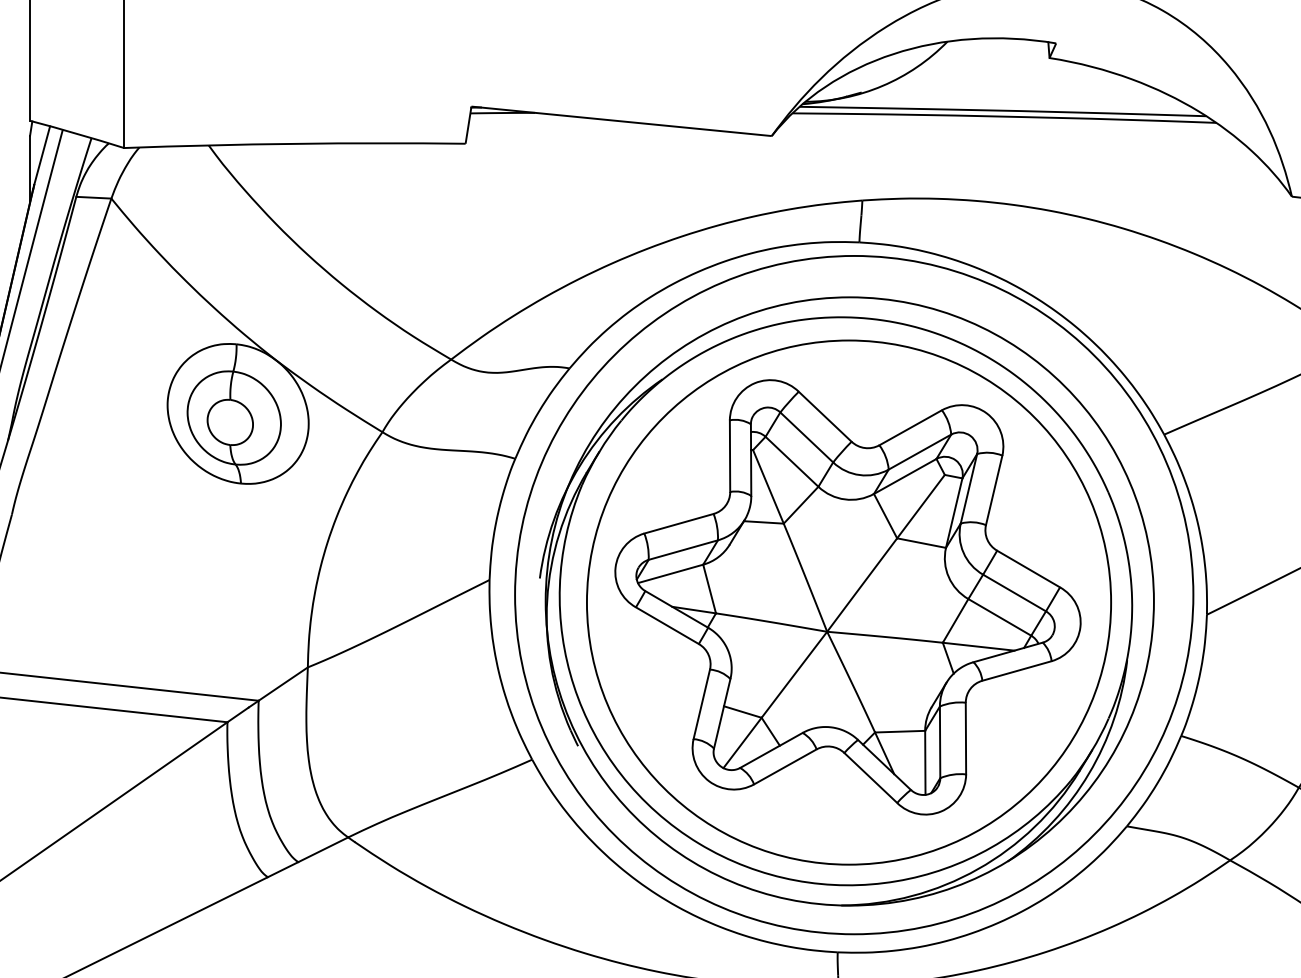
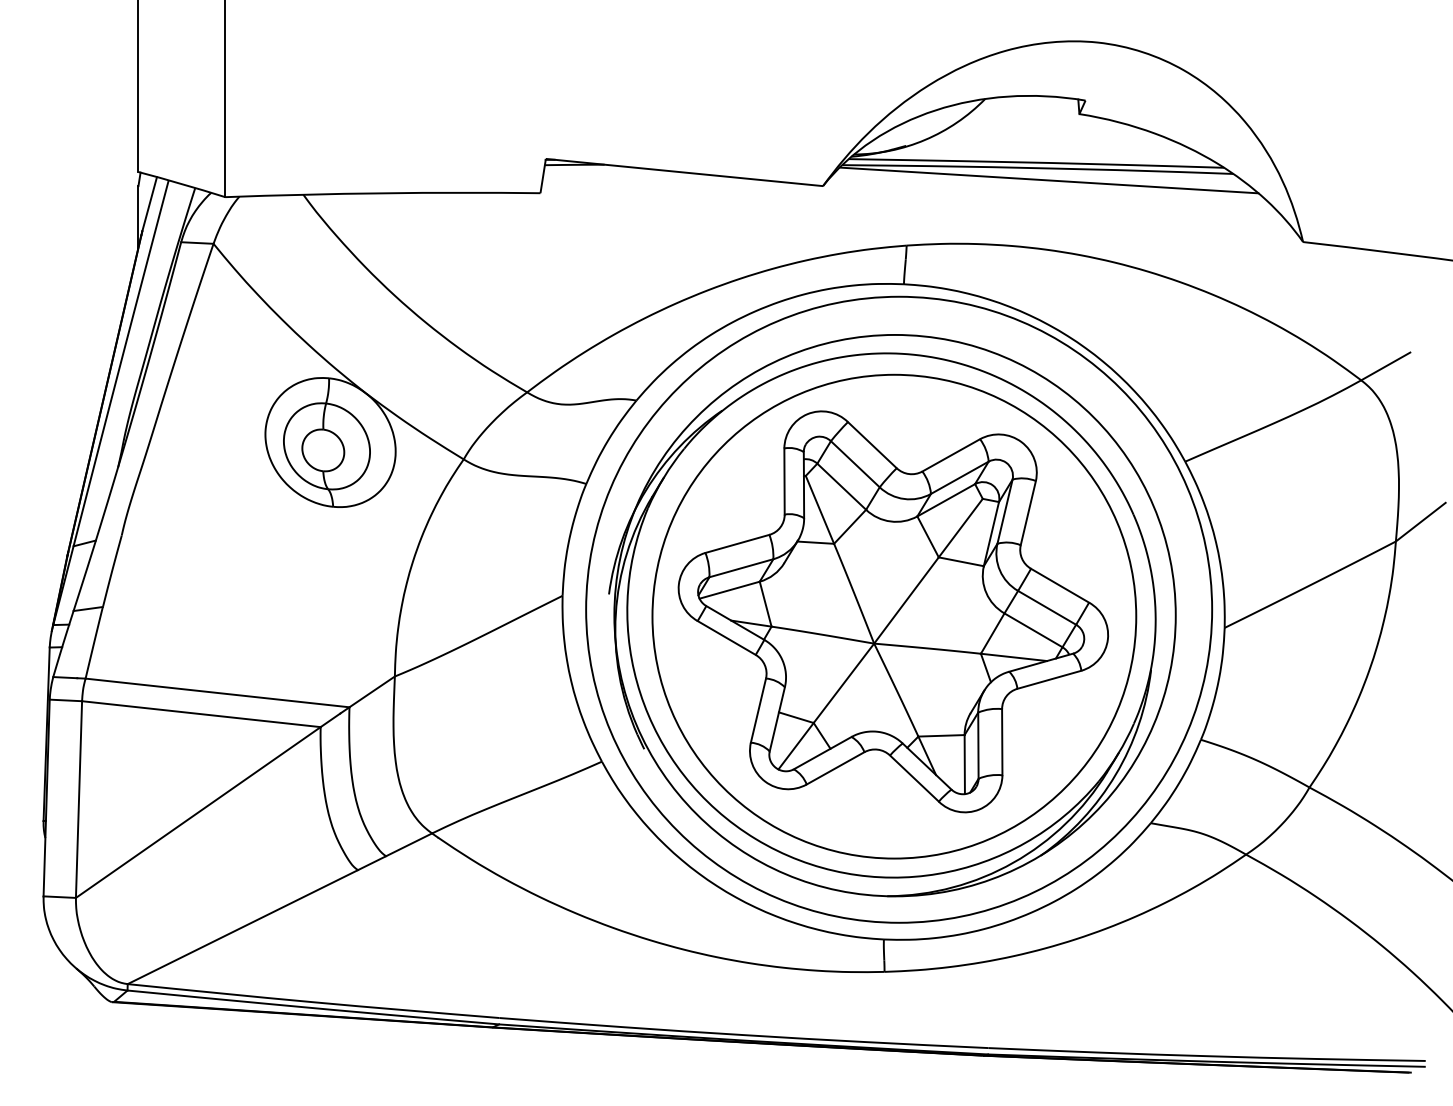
line: (1016, 129) -> (1048, 180), added

